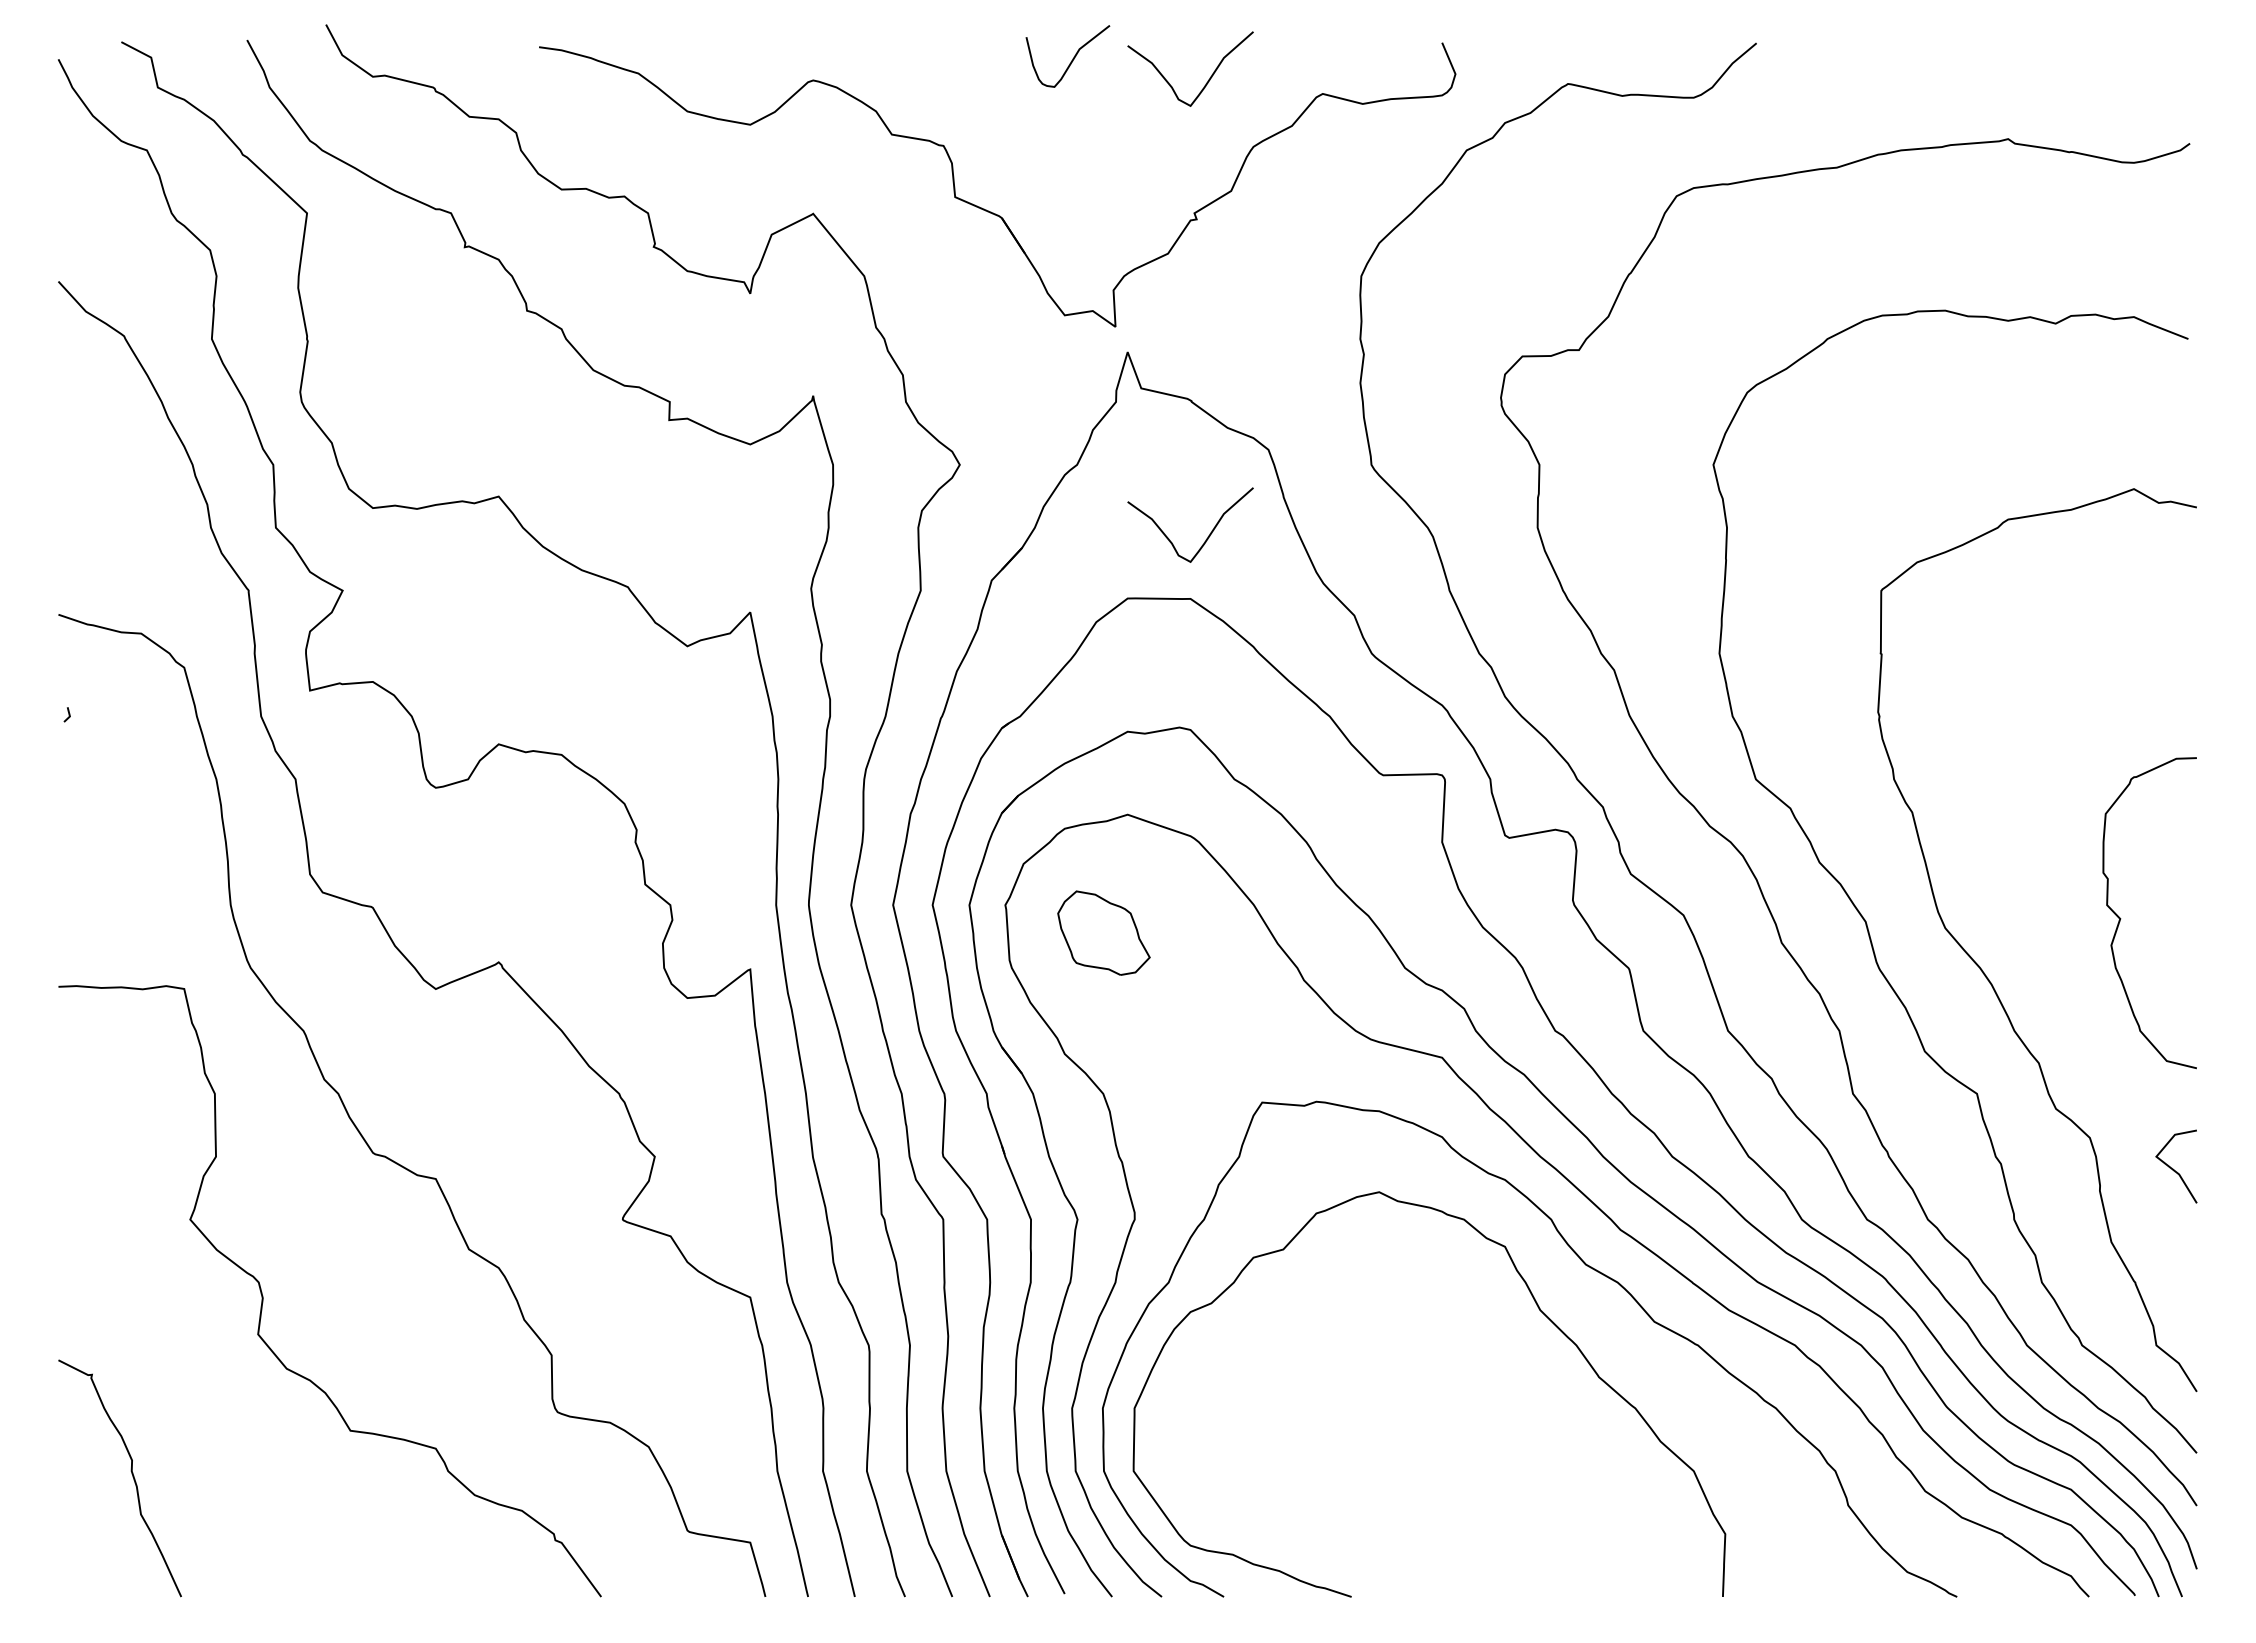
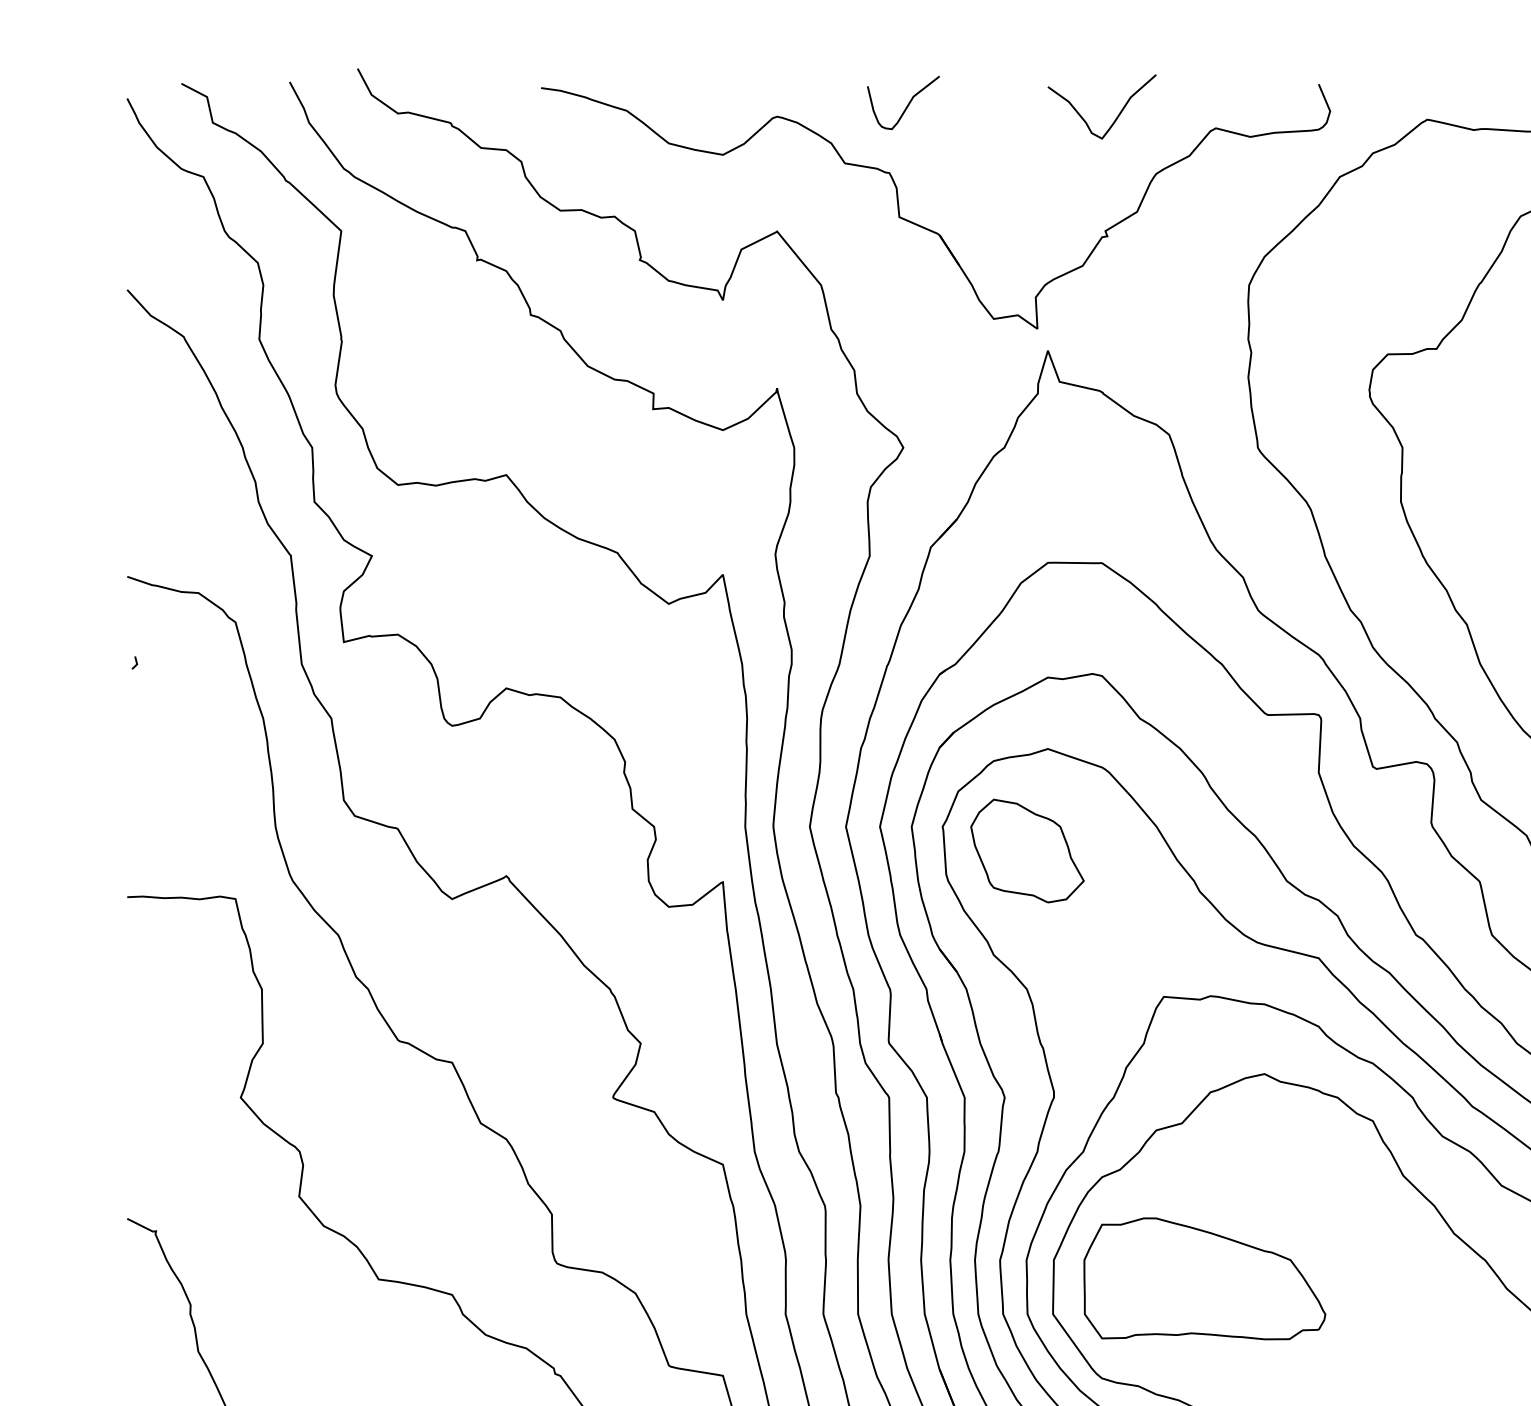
curve: (1072, 58) -> (907, 104), moved
curve: (1209, 533) -> (1118, 506), removed
part: (1103, 932) -> (1027, 850), size x1.43
part: (1309, 1429) -> (1204, 1278), added

